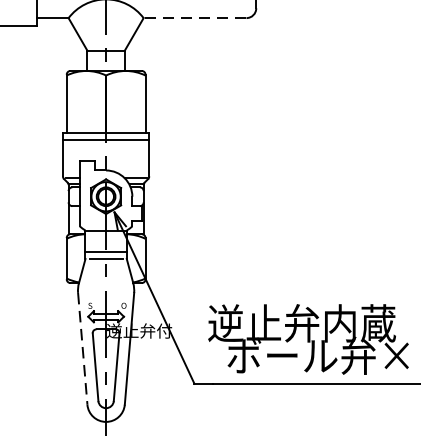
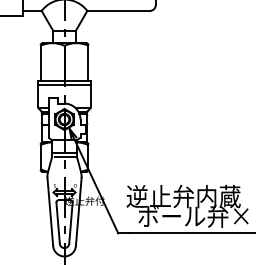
line: (194, 17) -> (118, 10), dashed -> solid
line: (83, 349) -> (50, 212), dashed -> solid

